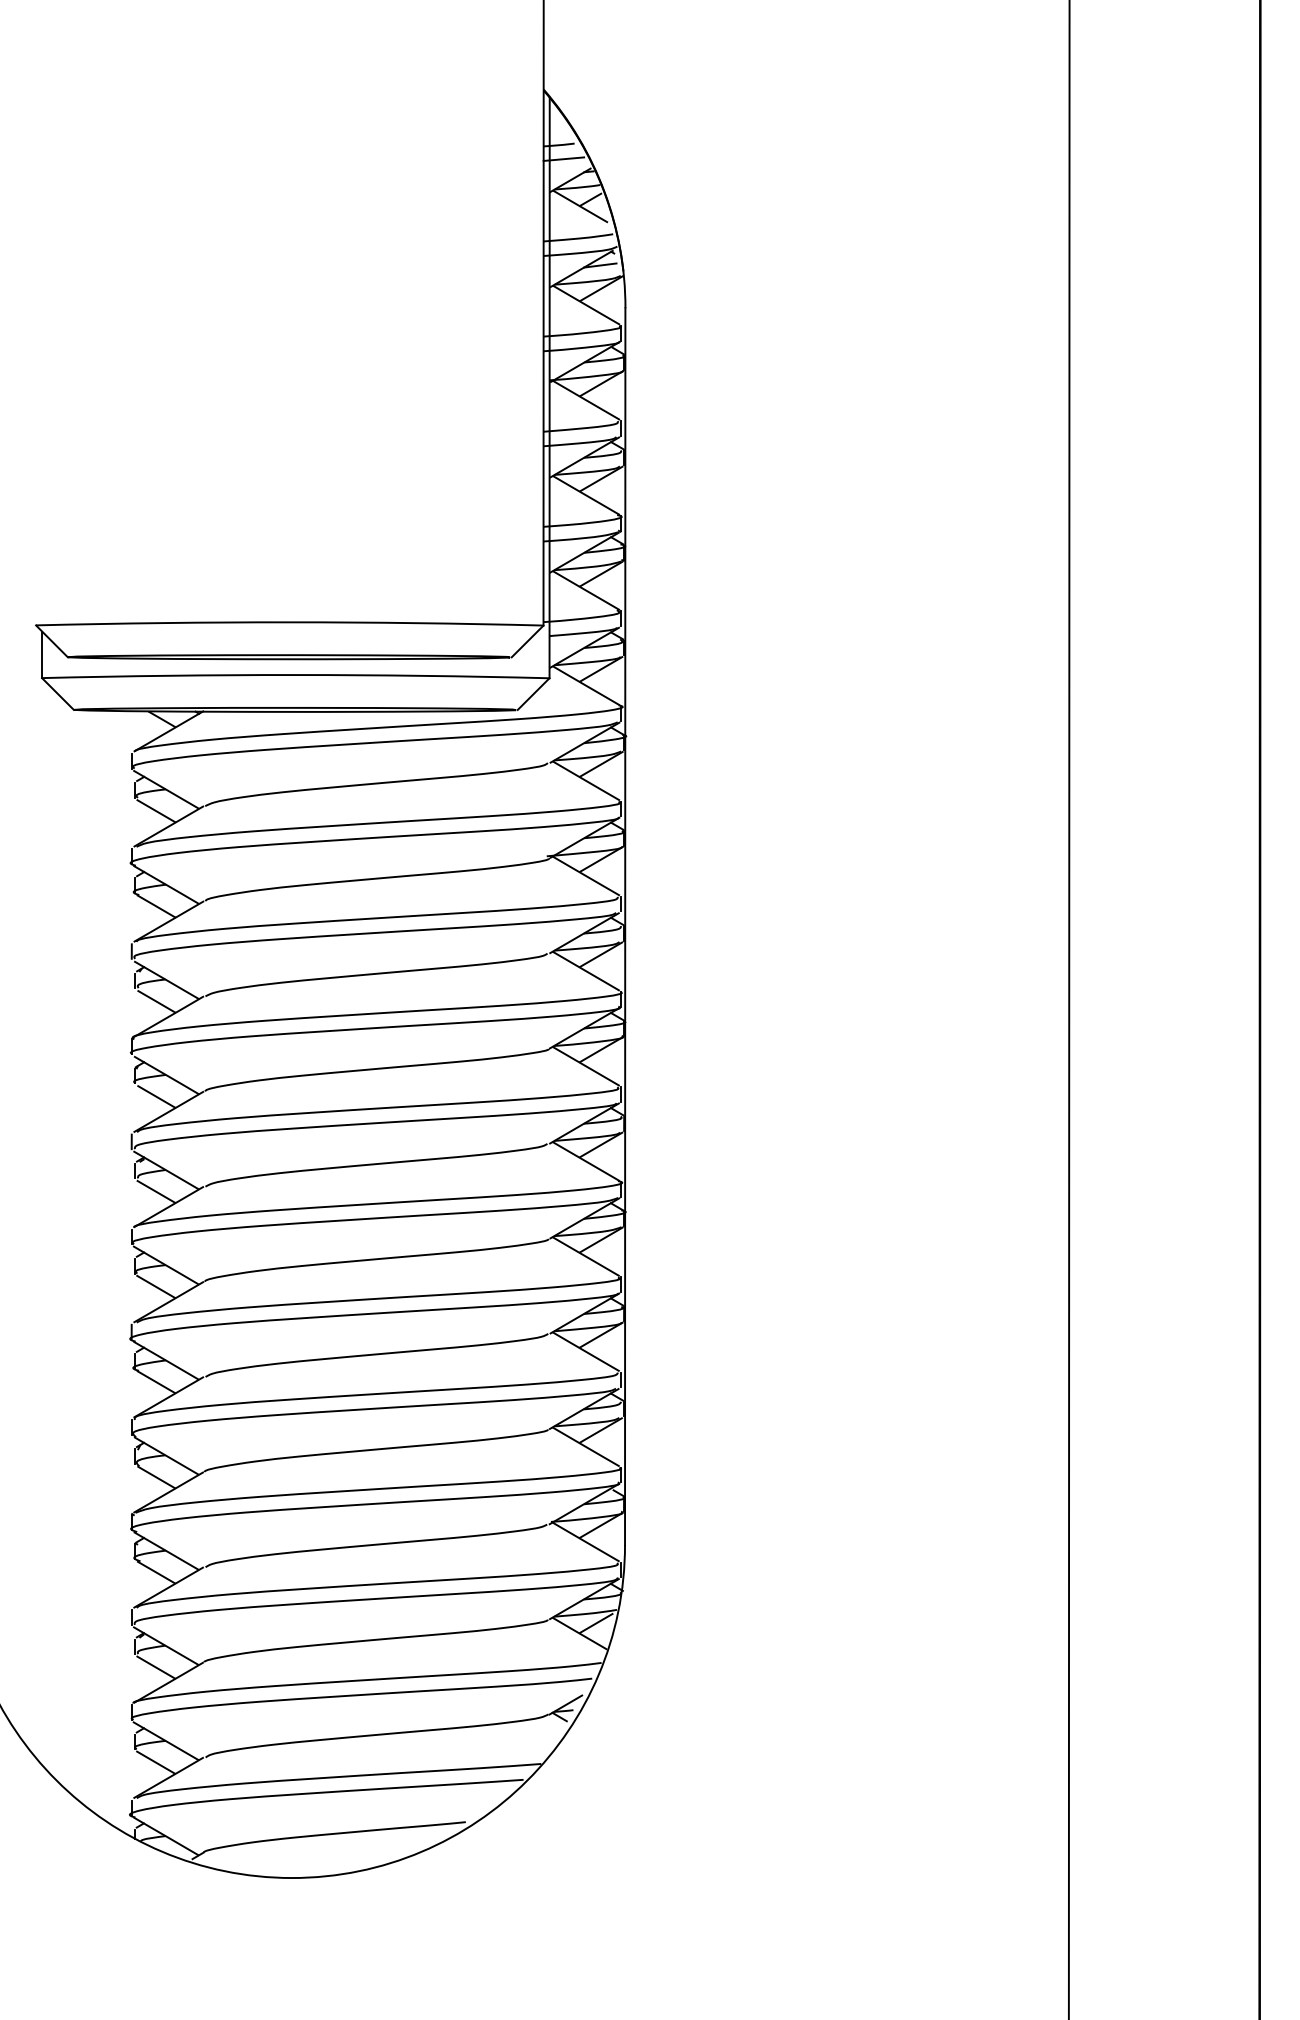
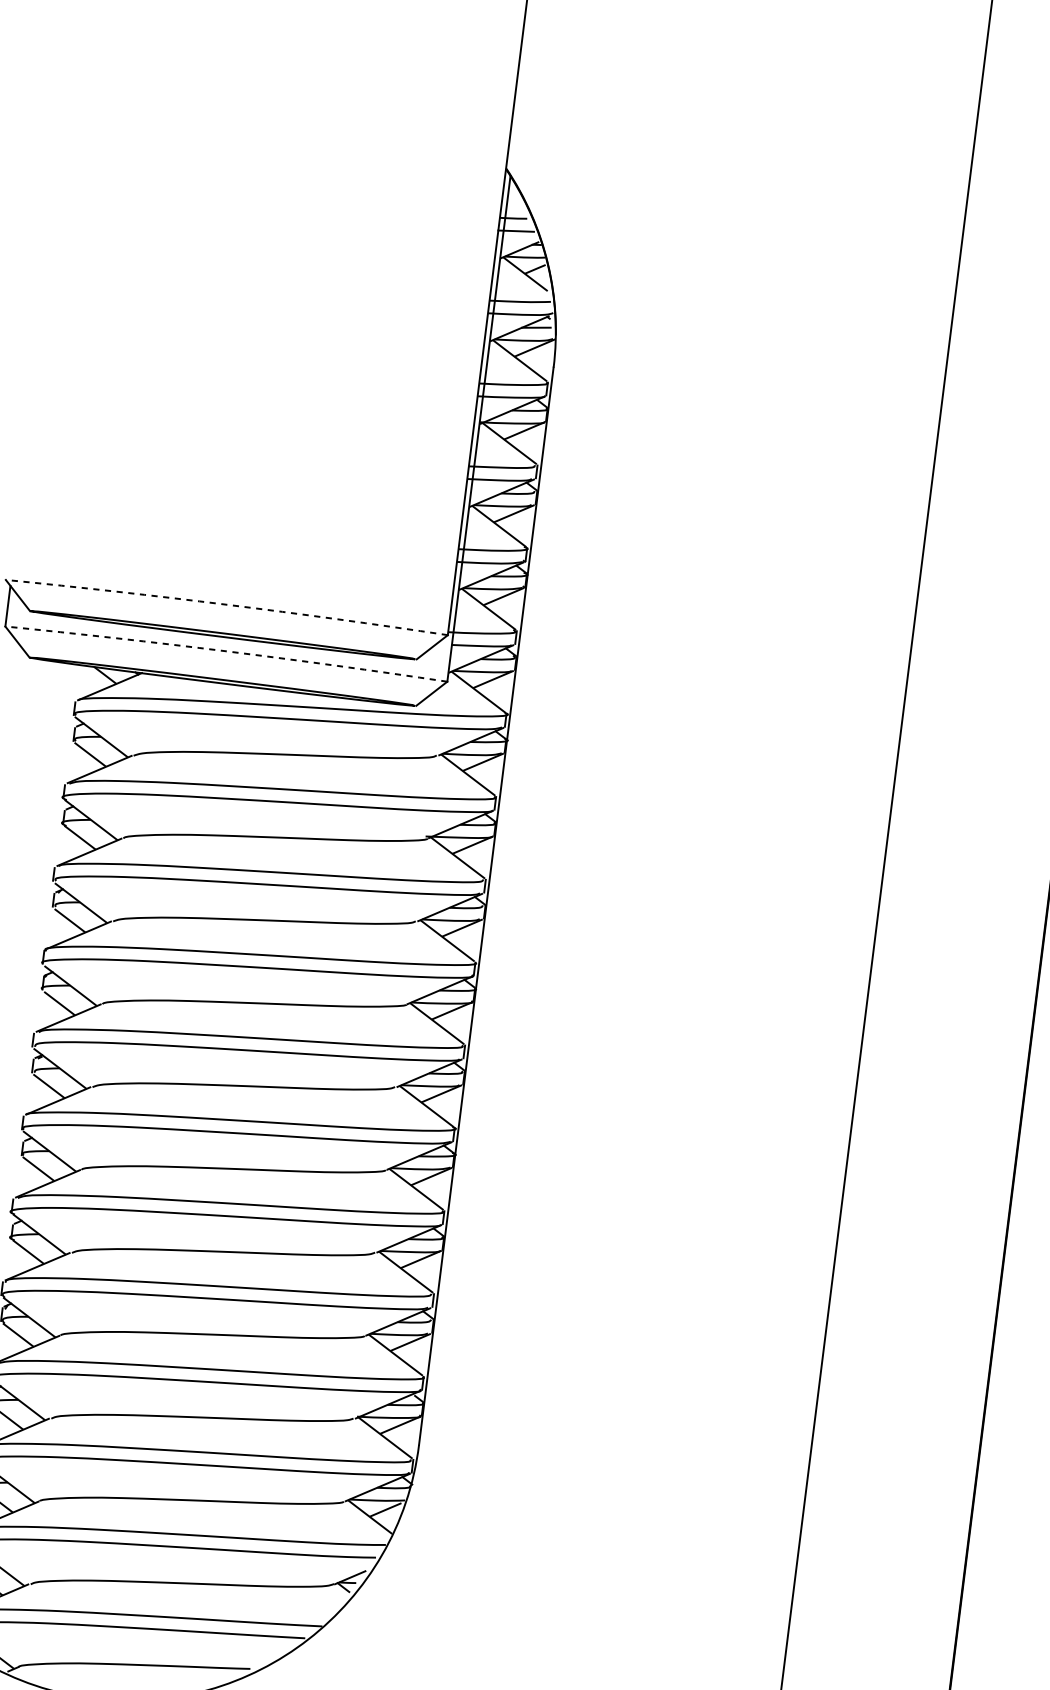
arc: (289, 622) -> (226, 604), solid -> dashed
arc: (295, 675) -> (226, 651), solid -> dashed

